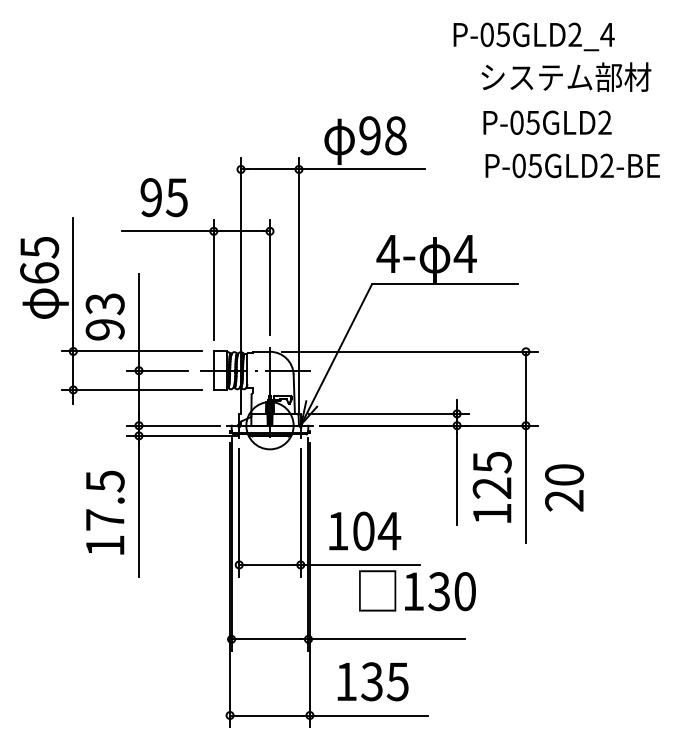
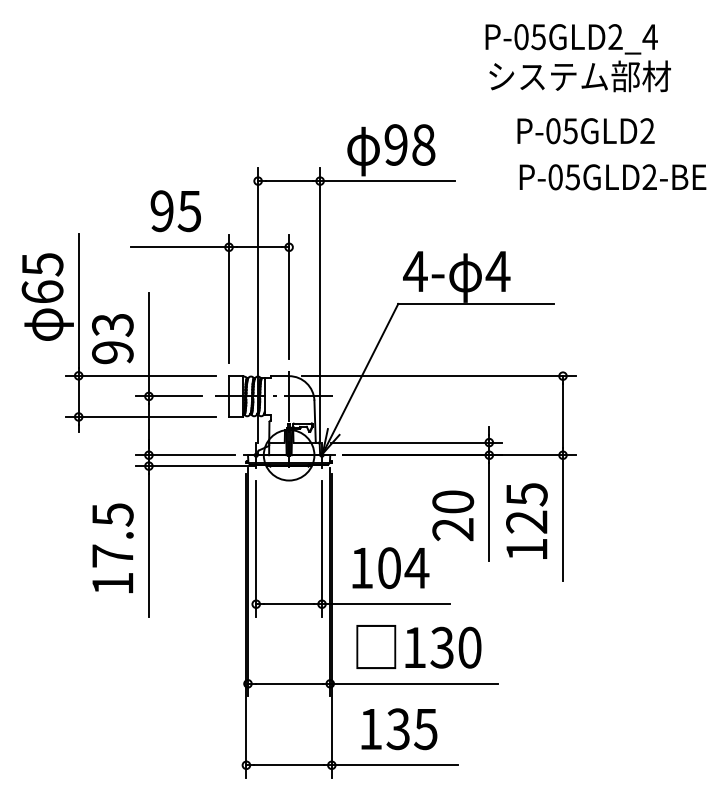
text: (565, 77) -> (579, 76), moved
text: (564, 487) -> (453, 515), moved
text: (417, 590) -> (418, 646), moved

